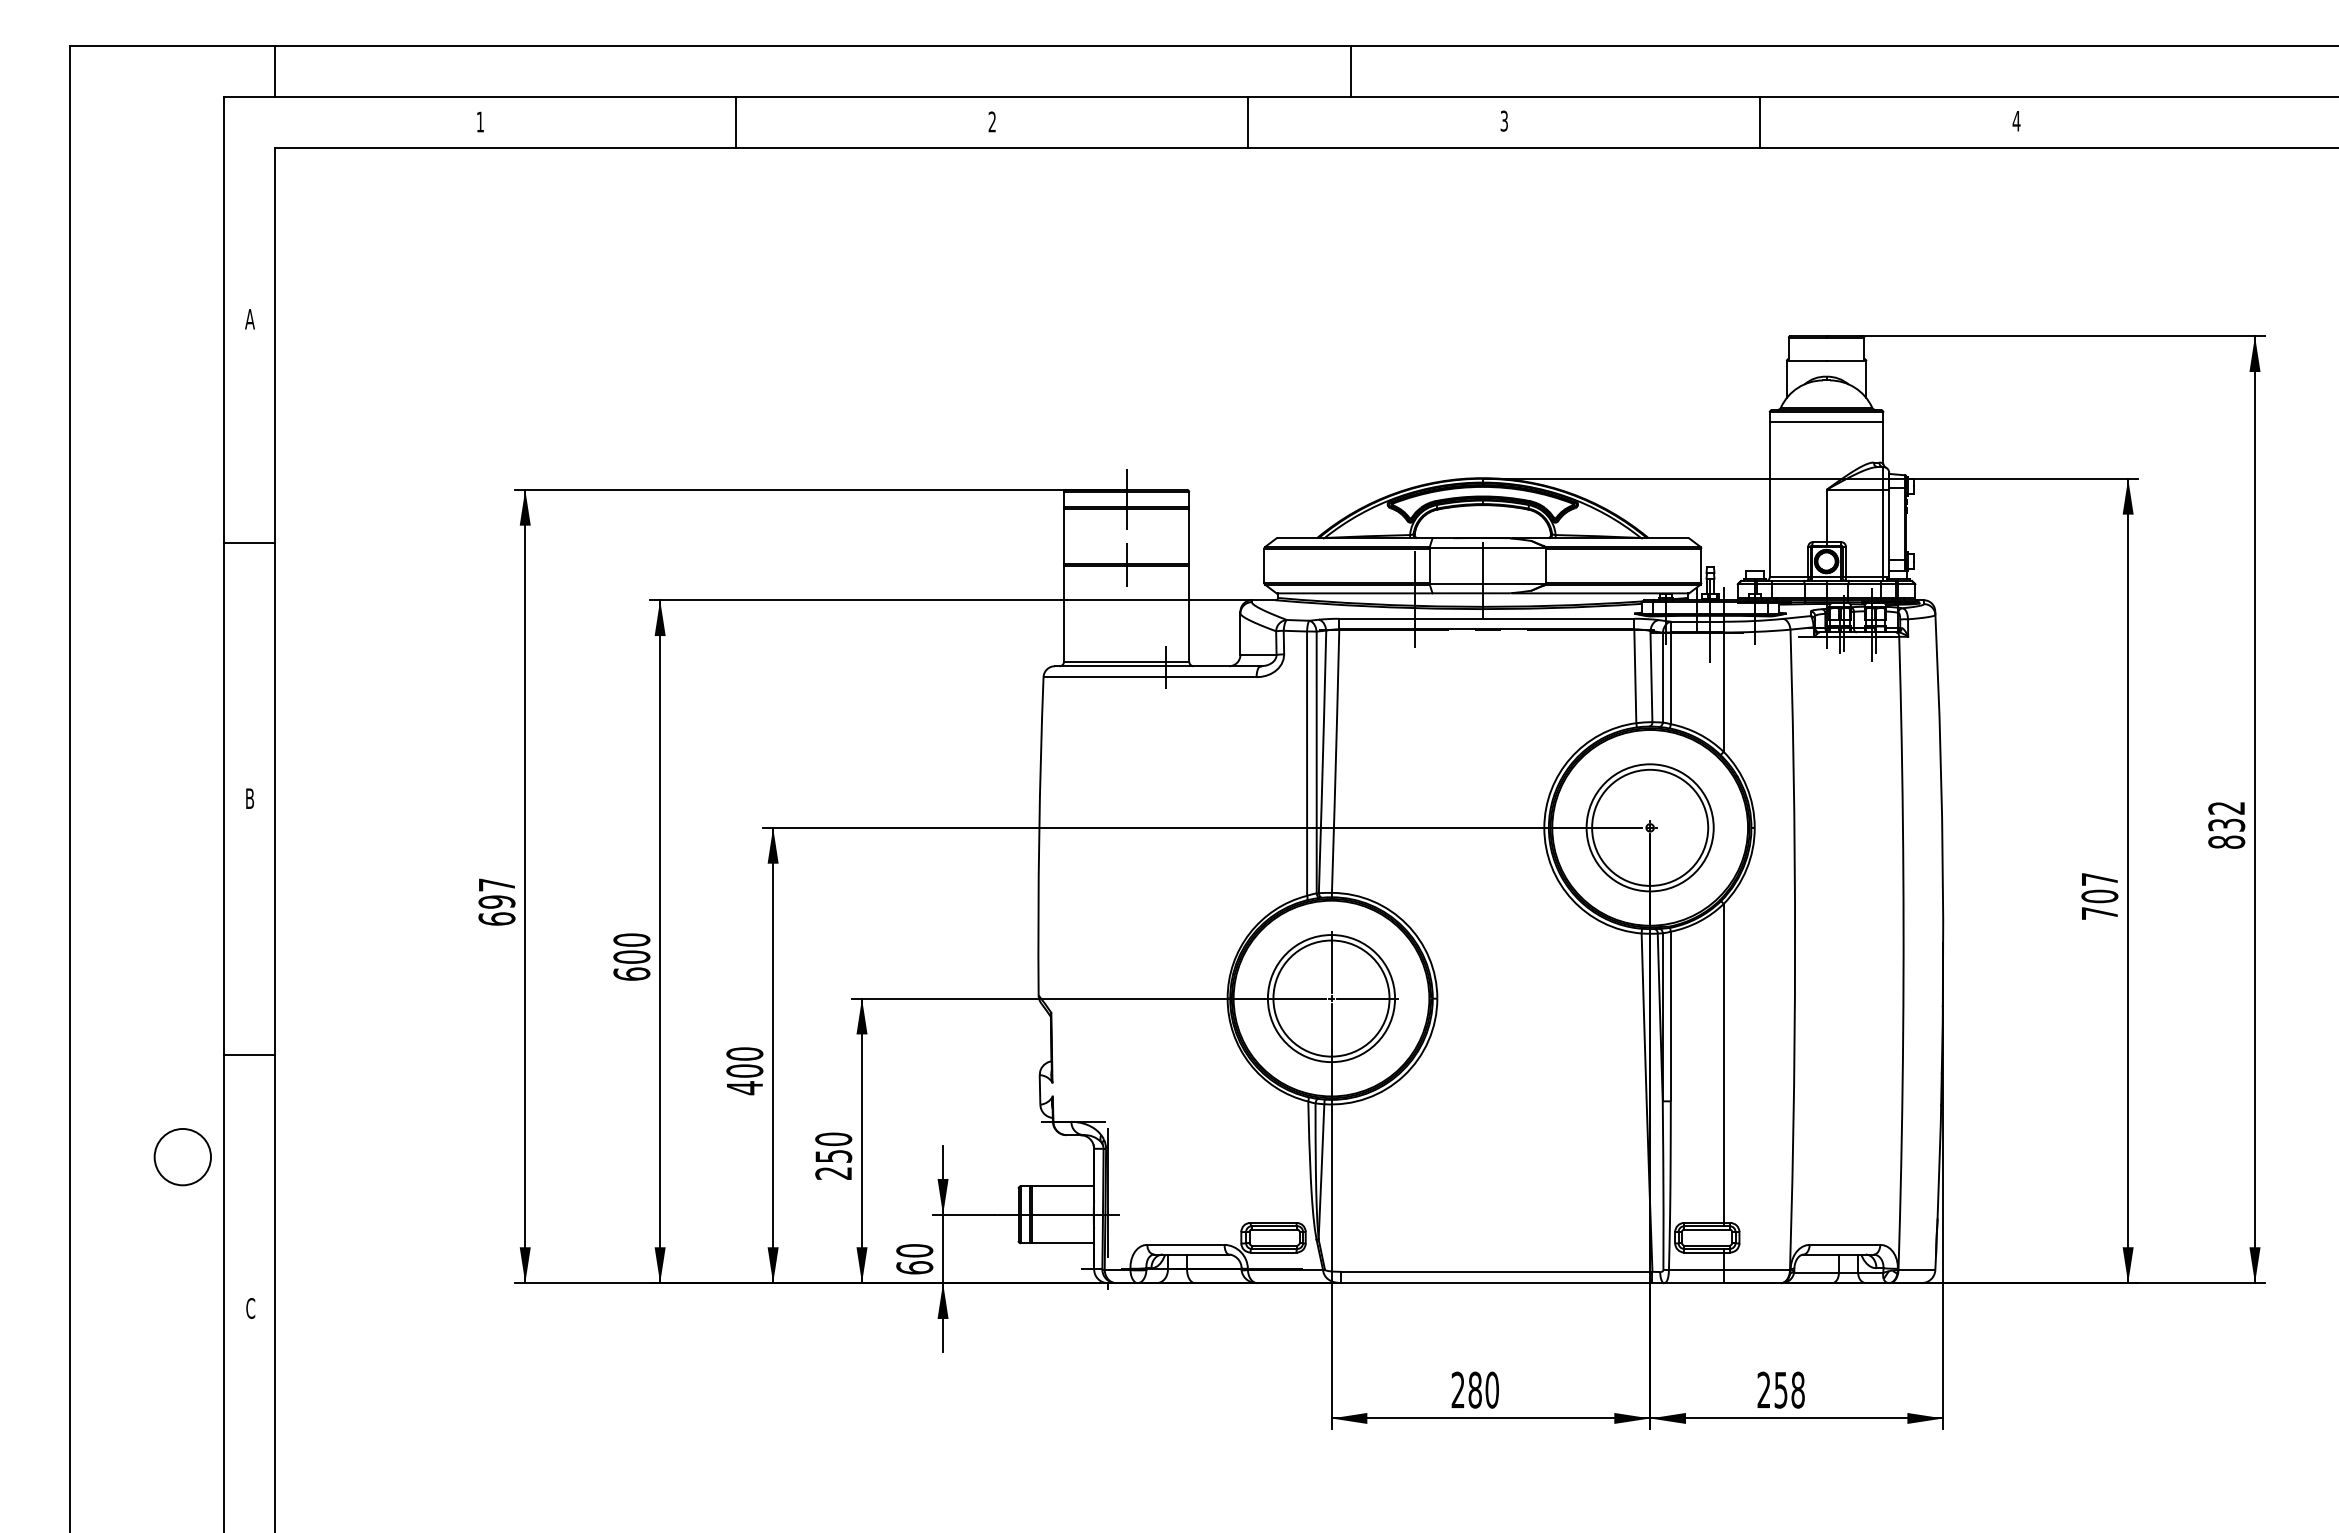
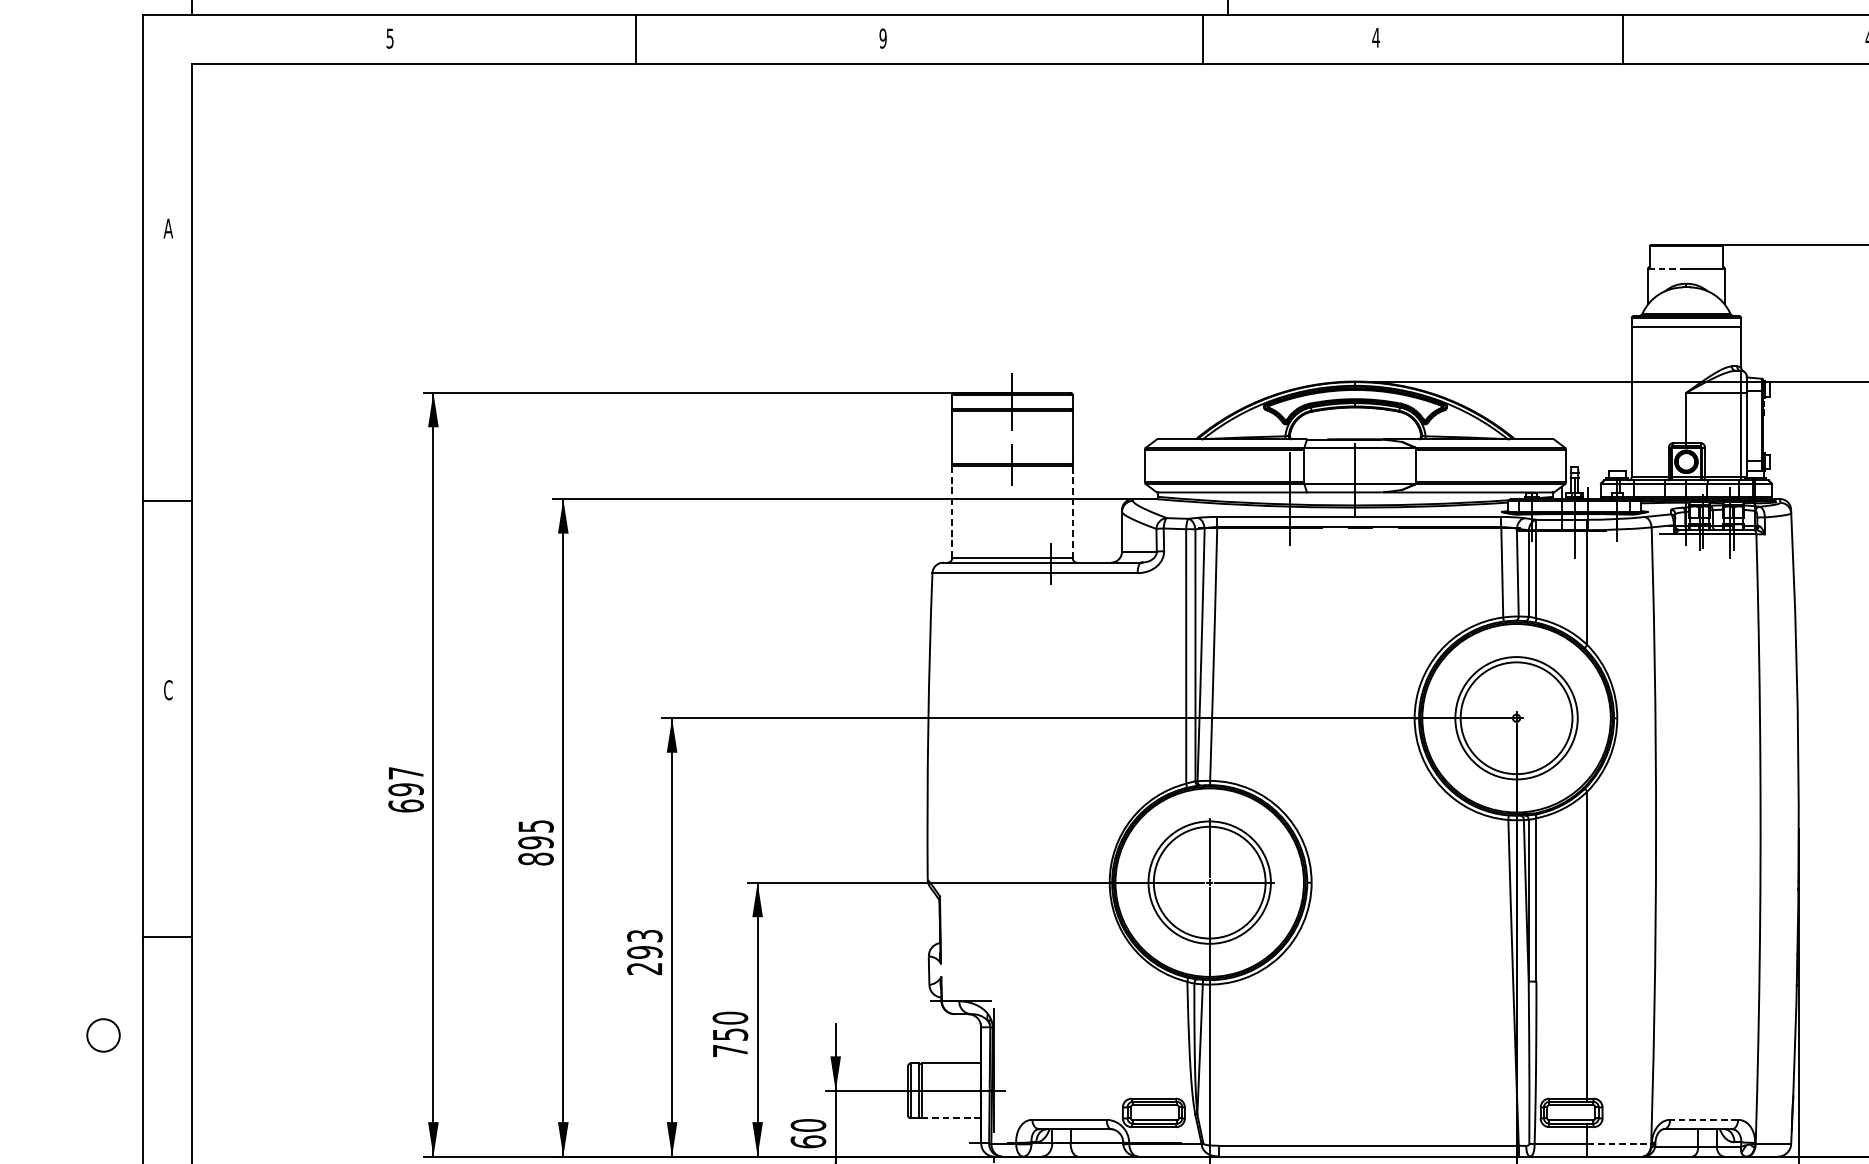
text: (1504, 120) -> (1376, 37), 3 -> 4
text: (479, 121) -> (389, 38), 1 -> 5
text: (992, 121) -> (883, 38), 2 -> 9
line: (1248, 122) -> (1202, 39), moved
line: (1806, 361) -> (1667, 269), solid -> dashed
line: (249, 542) -> (167, 501), moved
line: (1064, 613) -> (952, 511), solid -> dashed
line: (1189, 613) -> (1072, 511), solid -> dashed
text: (249, 798) -> (167, 689), B -> C
text: (631, 956) -> (535, 842), 600 -> 895
text: (744, 1071) -> (644, 952), 400 -> 293
circle: (182, 1157) -> (103, 1035), size x0.6
text: (833, 1173) -> (730, 1051), 250 -> 750
line: (1063, 1243) -> (951, 1118), solid -> dashed
line: (1844, 1244) -> (1703, 1119), solid -> dashed
line: (1757, 1270) -> (1619, 1144), solid -> dashed

